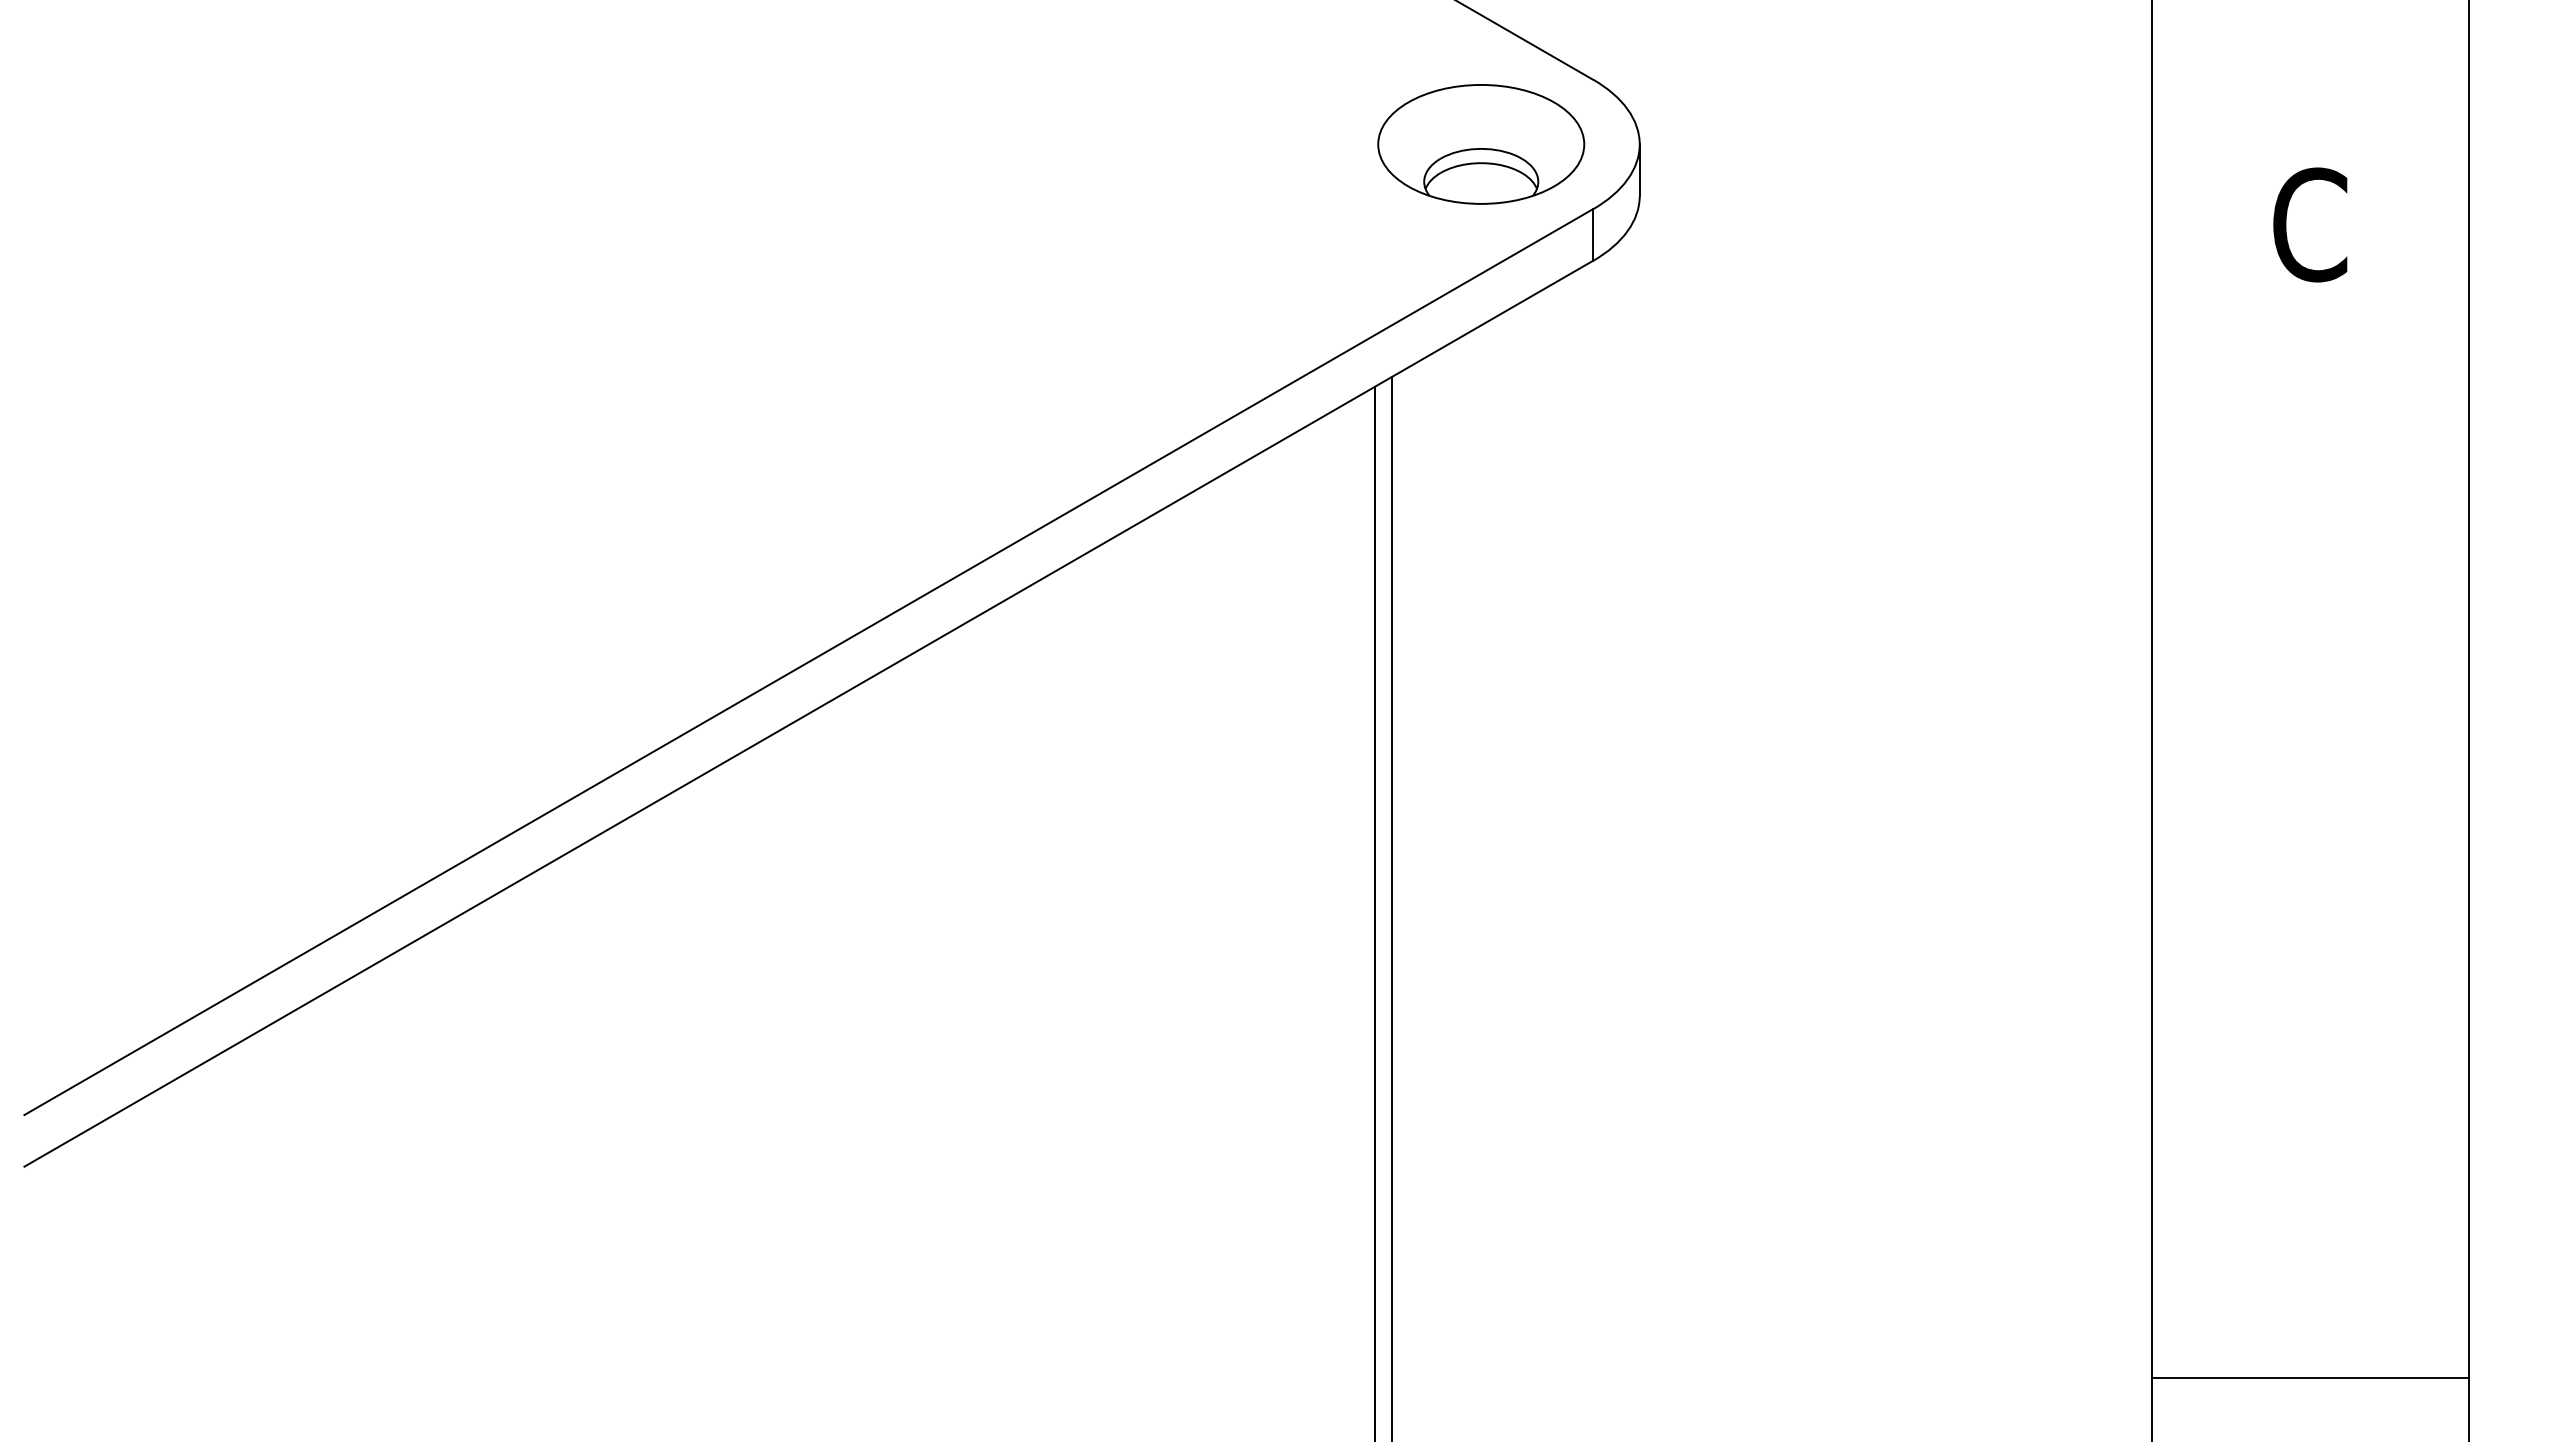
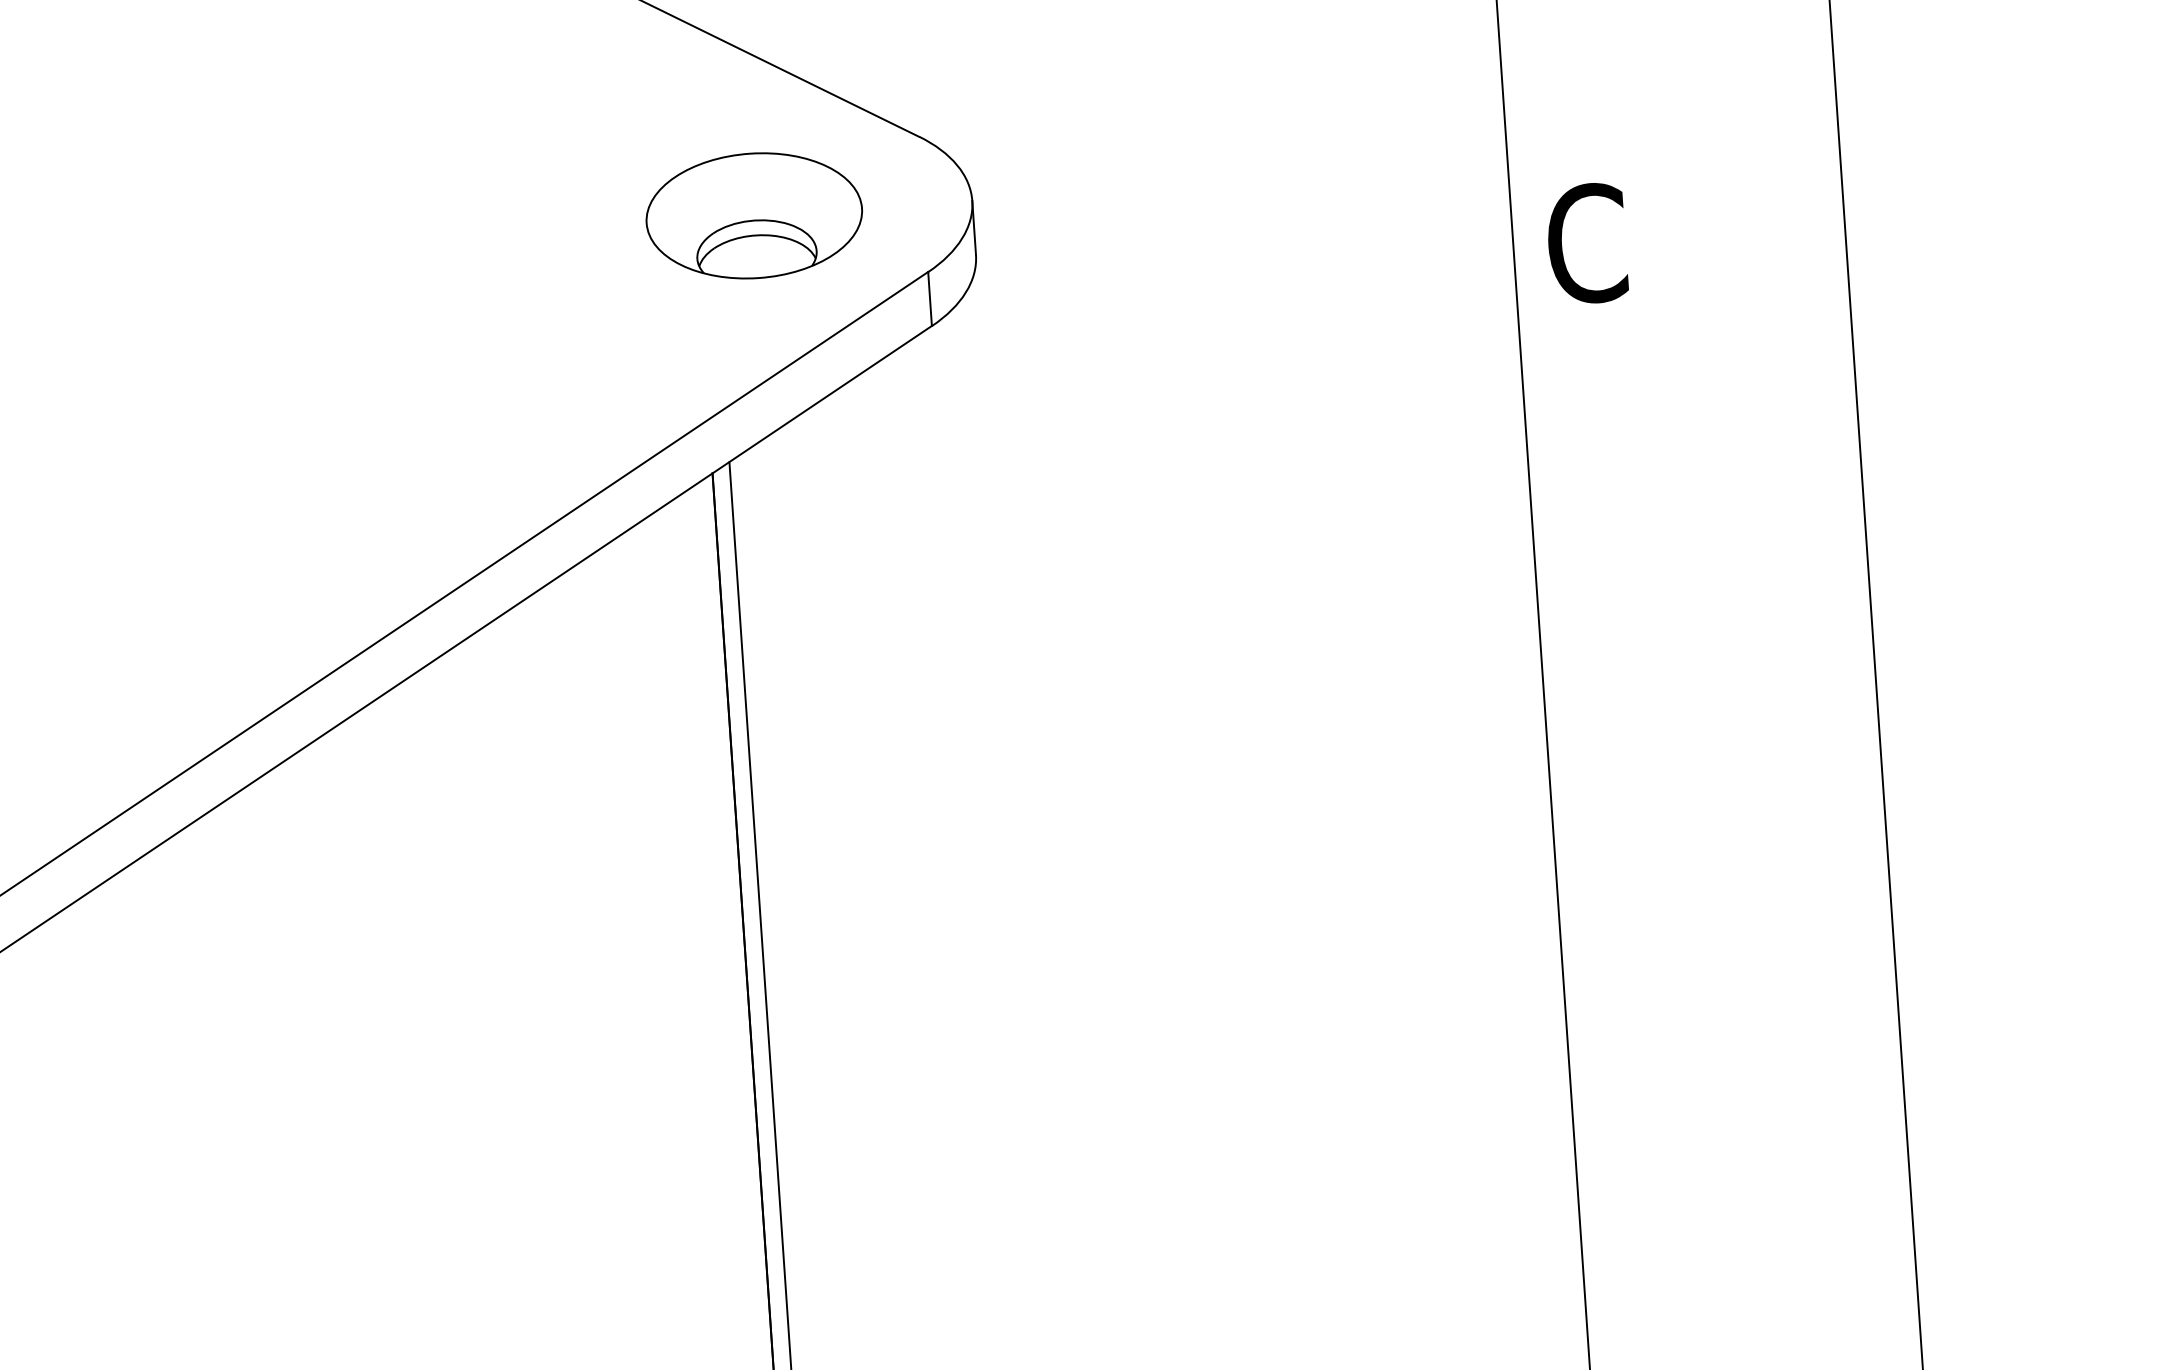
part: (1481, 144) -> (754, 215), moved
text: (2310, 224) -> (1587, 243), moved

